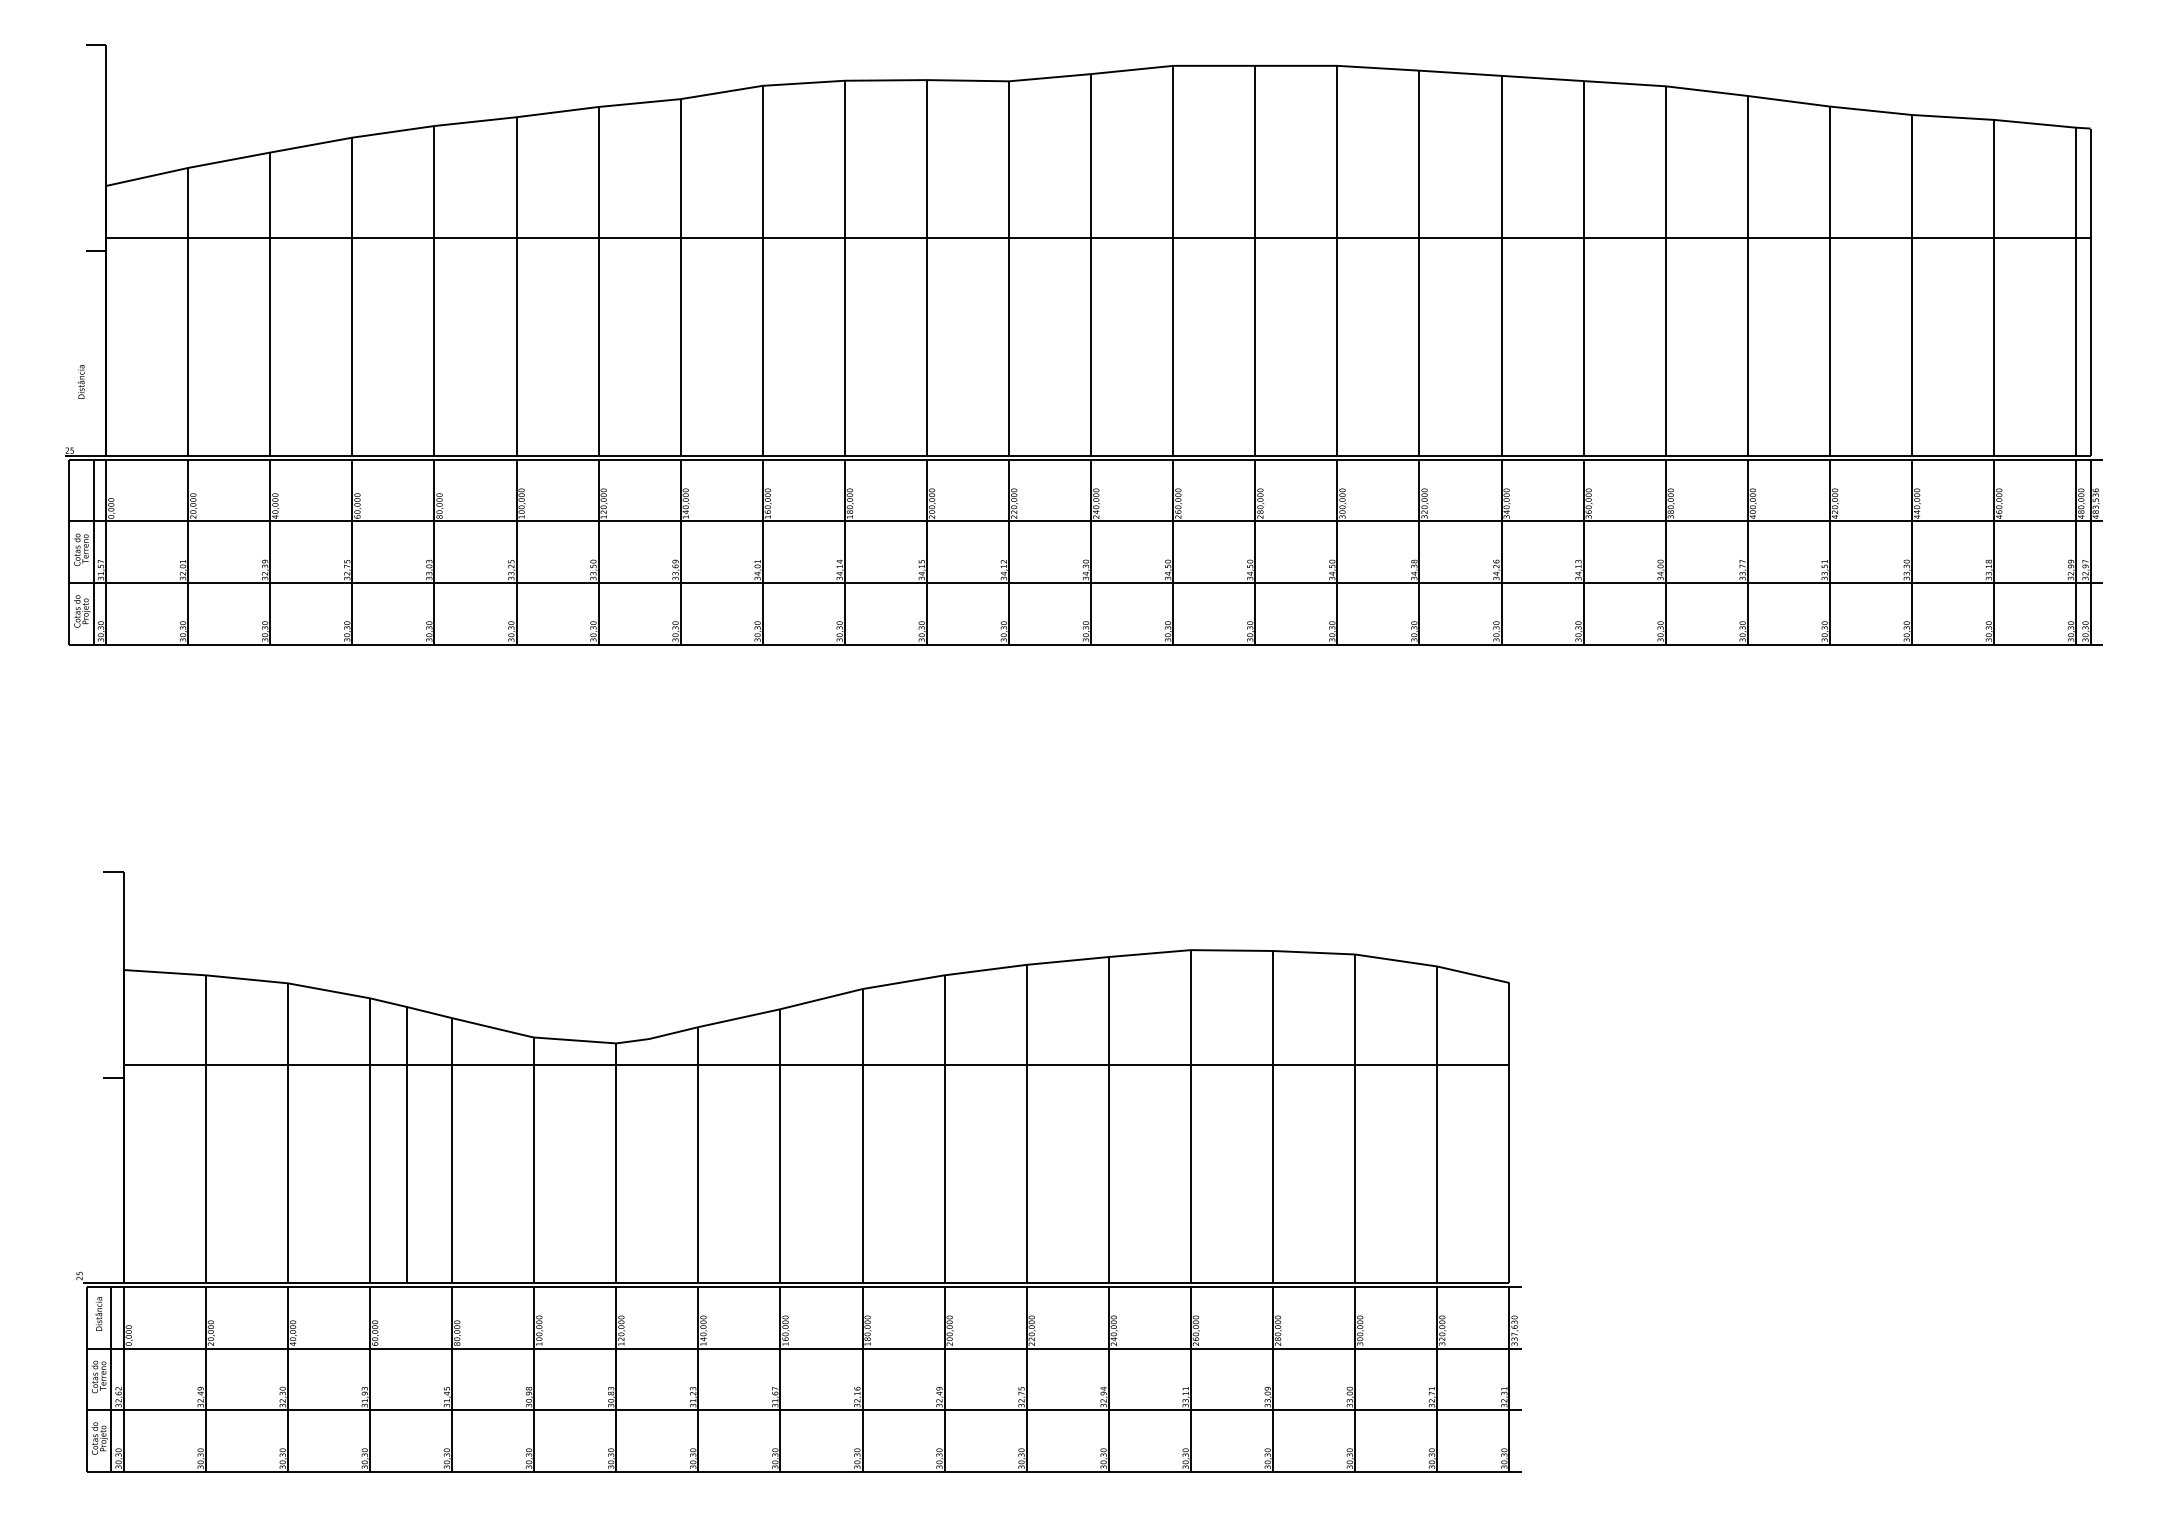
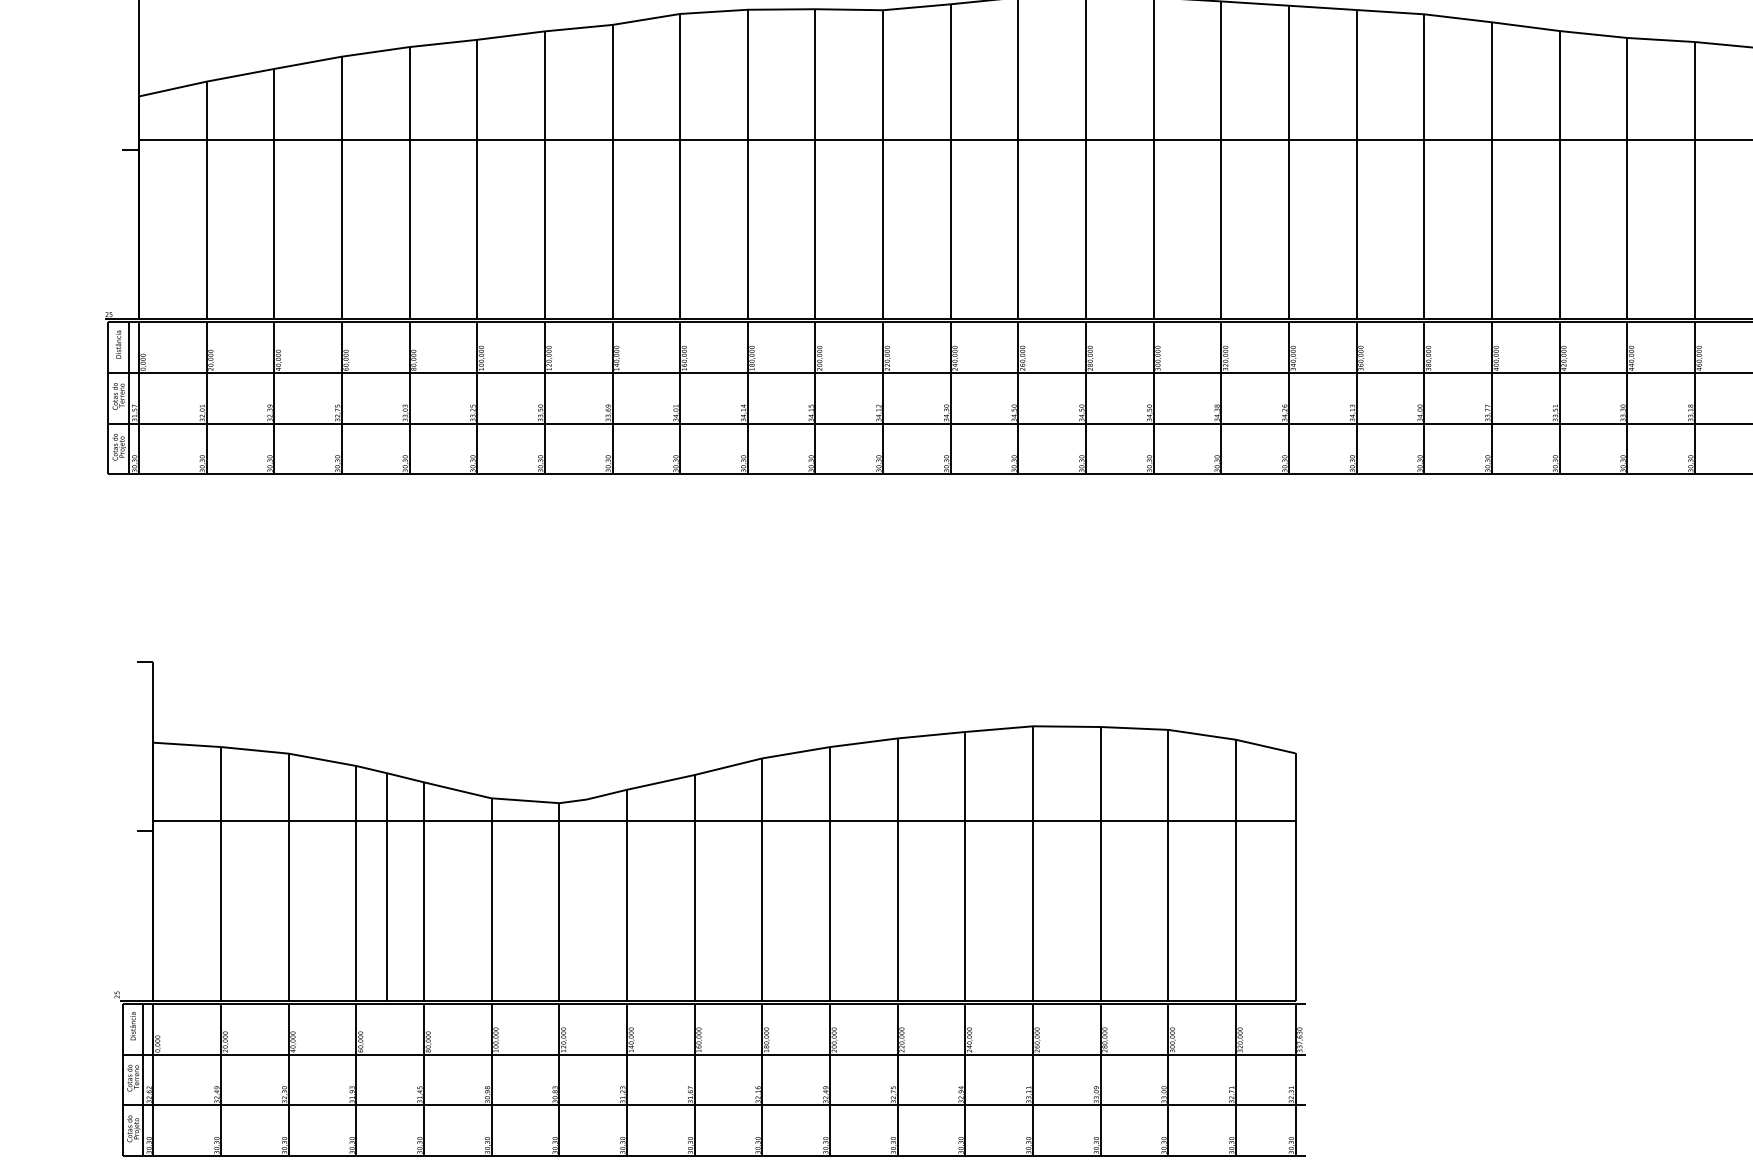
text: (80, 381) -> (117, 344), moved

